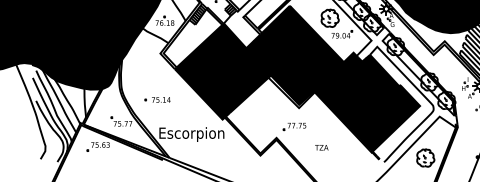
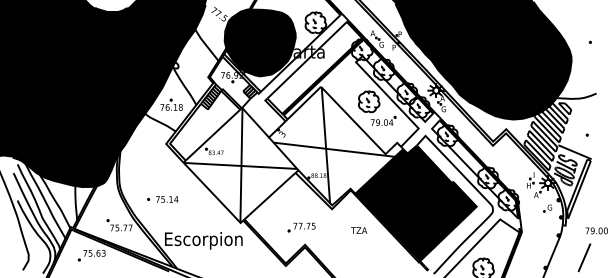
fill: (266, 62) -> (293, 154), removed
part: (294, 126) -> (301, 227), moved
text: (322, 147) -> (359, 230), moved

